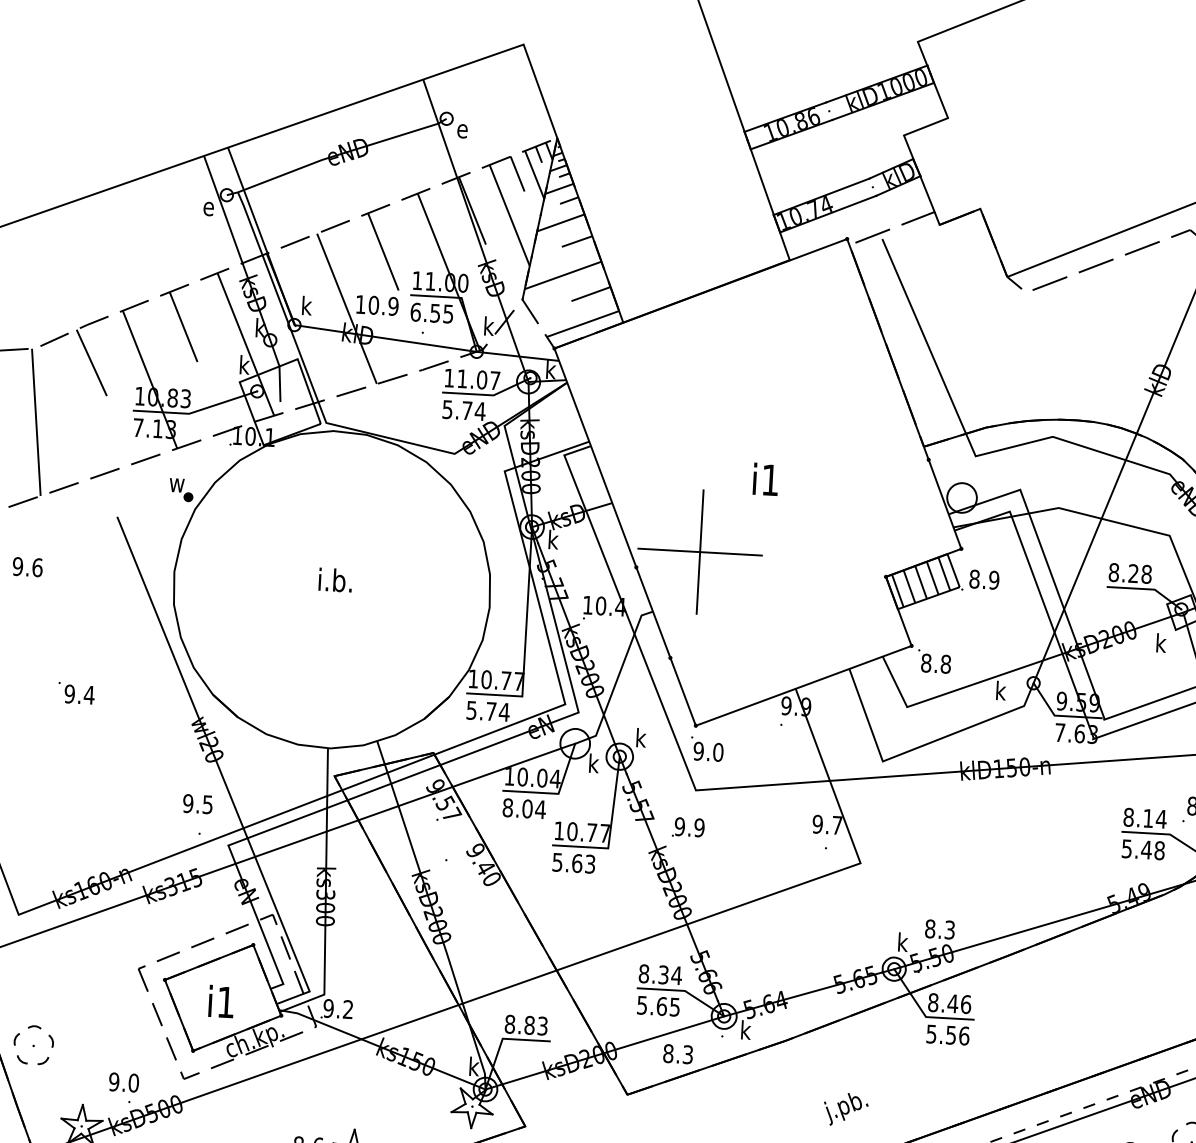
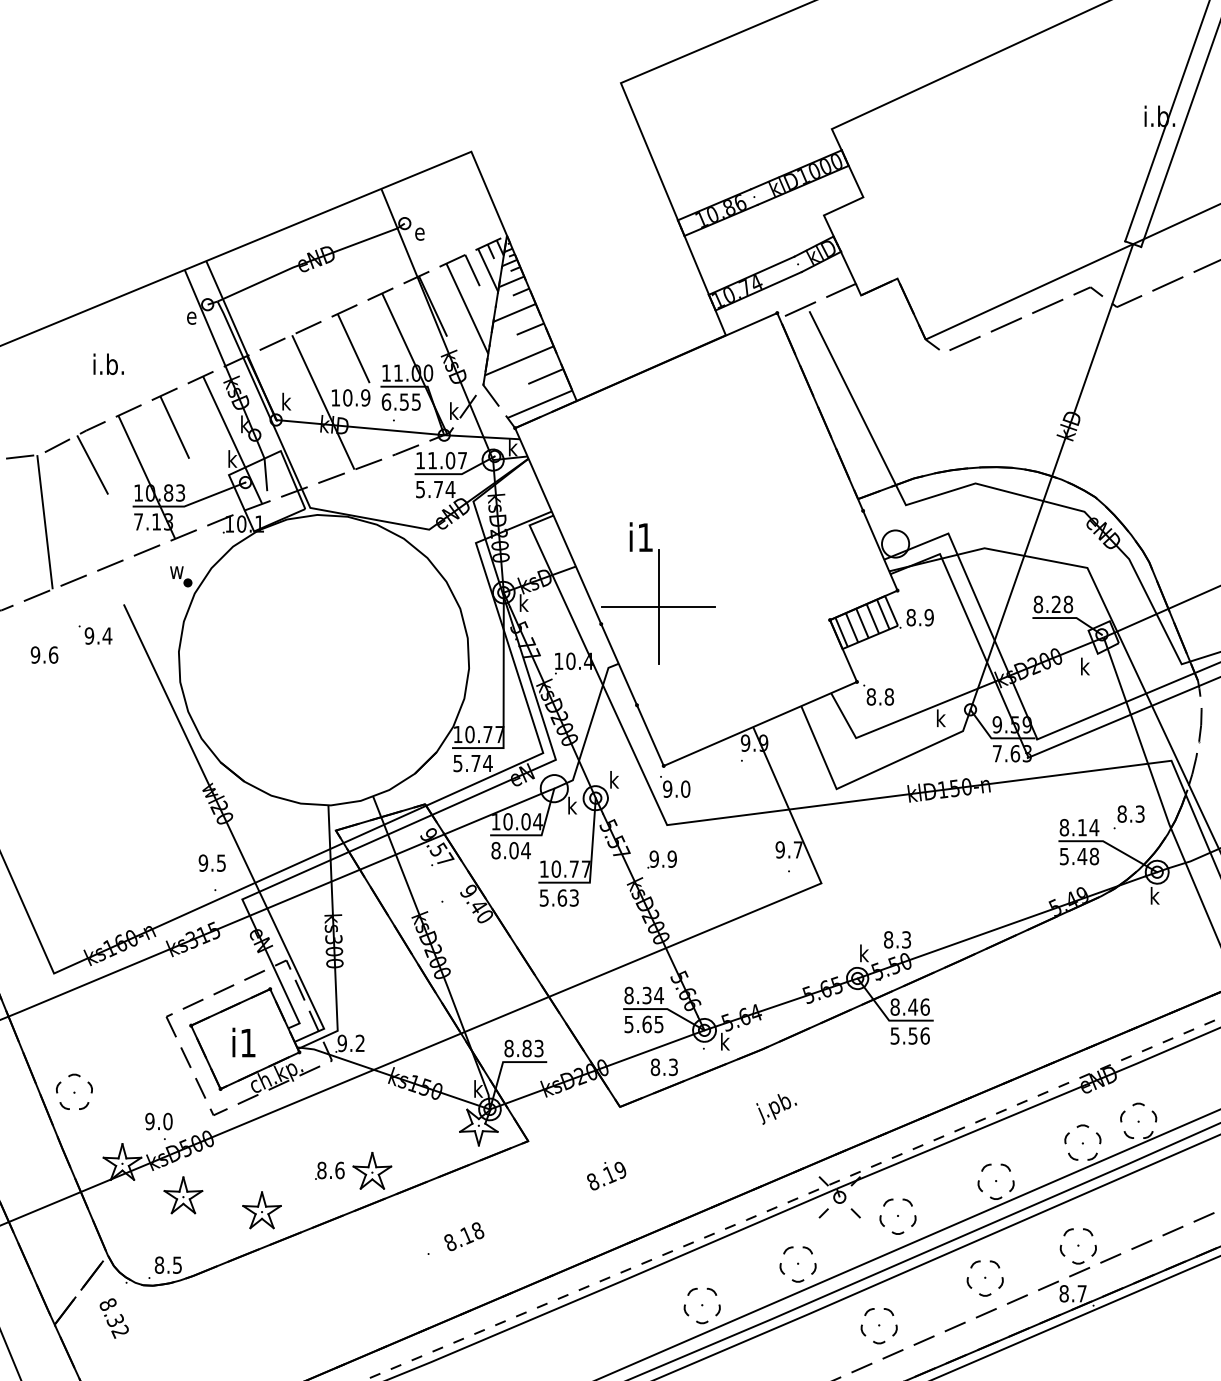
text: (765, 478) -> (640, 536), moved
text: (335, 579) -> (108, 363), moved
text: (76, 692) -> (95, 634), moved
text: (845, 1109) -> (776, 1109), moved

